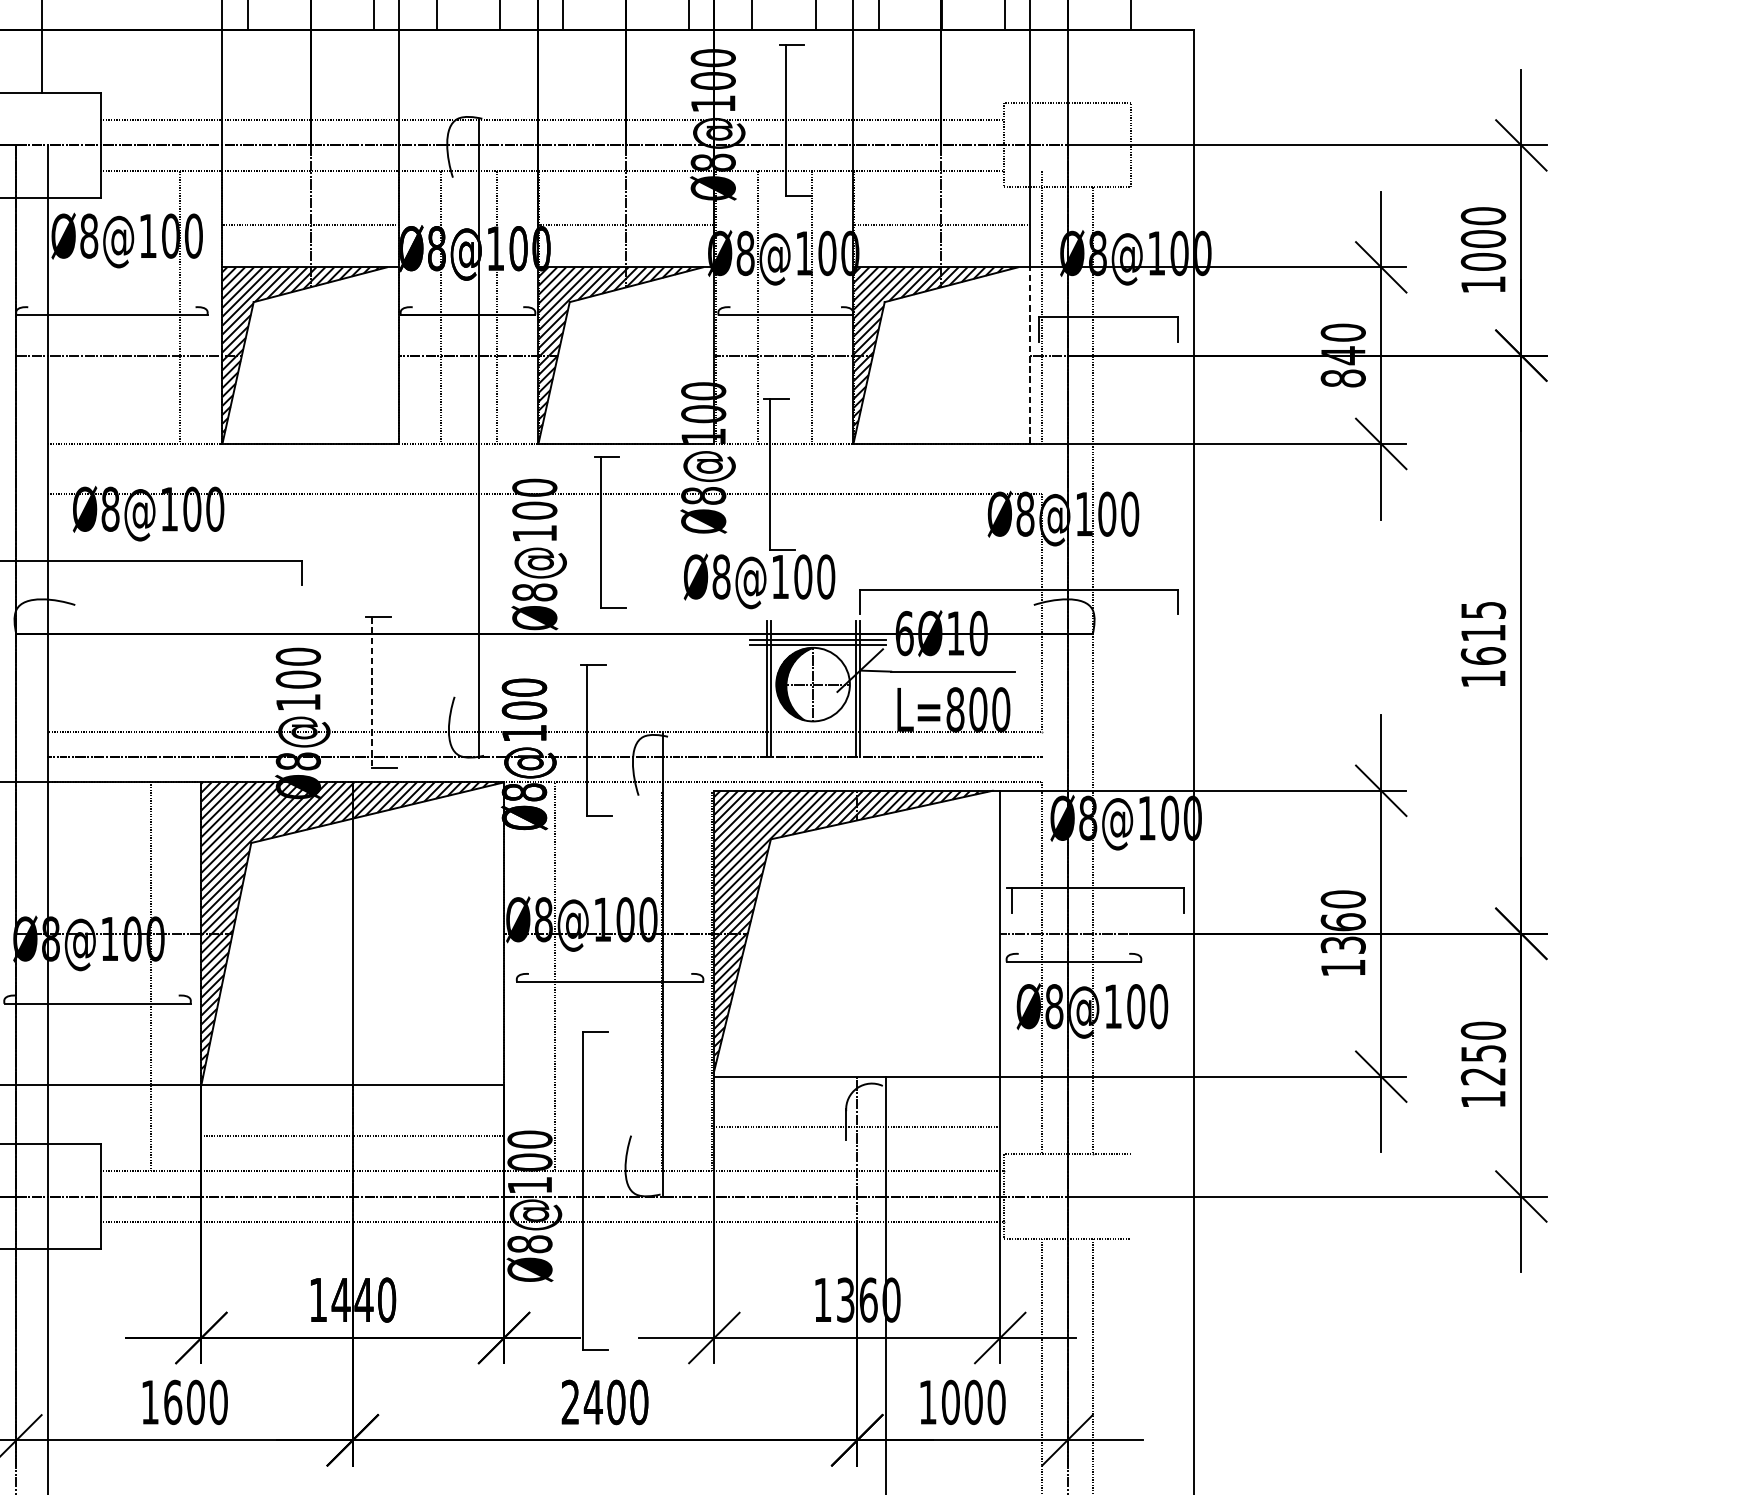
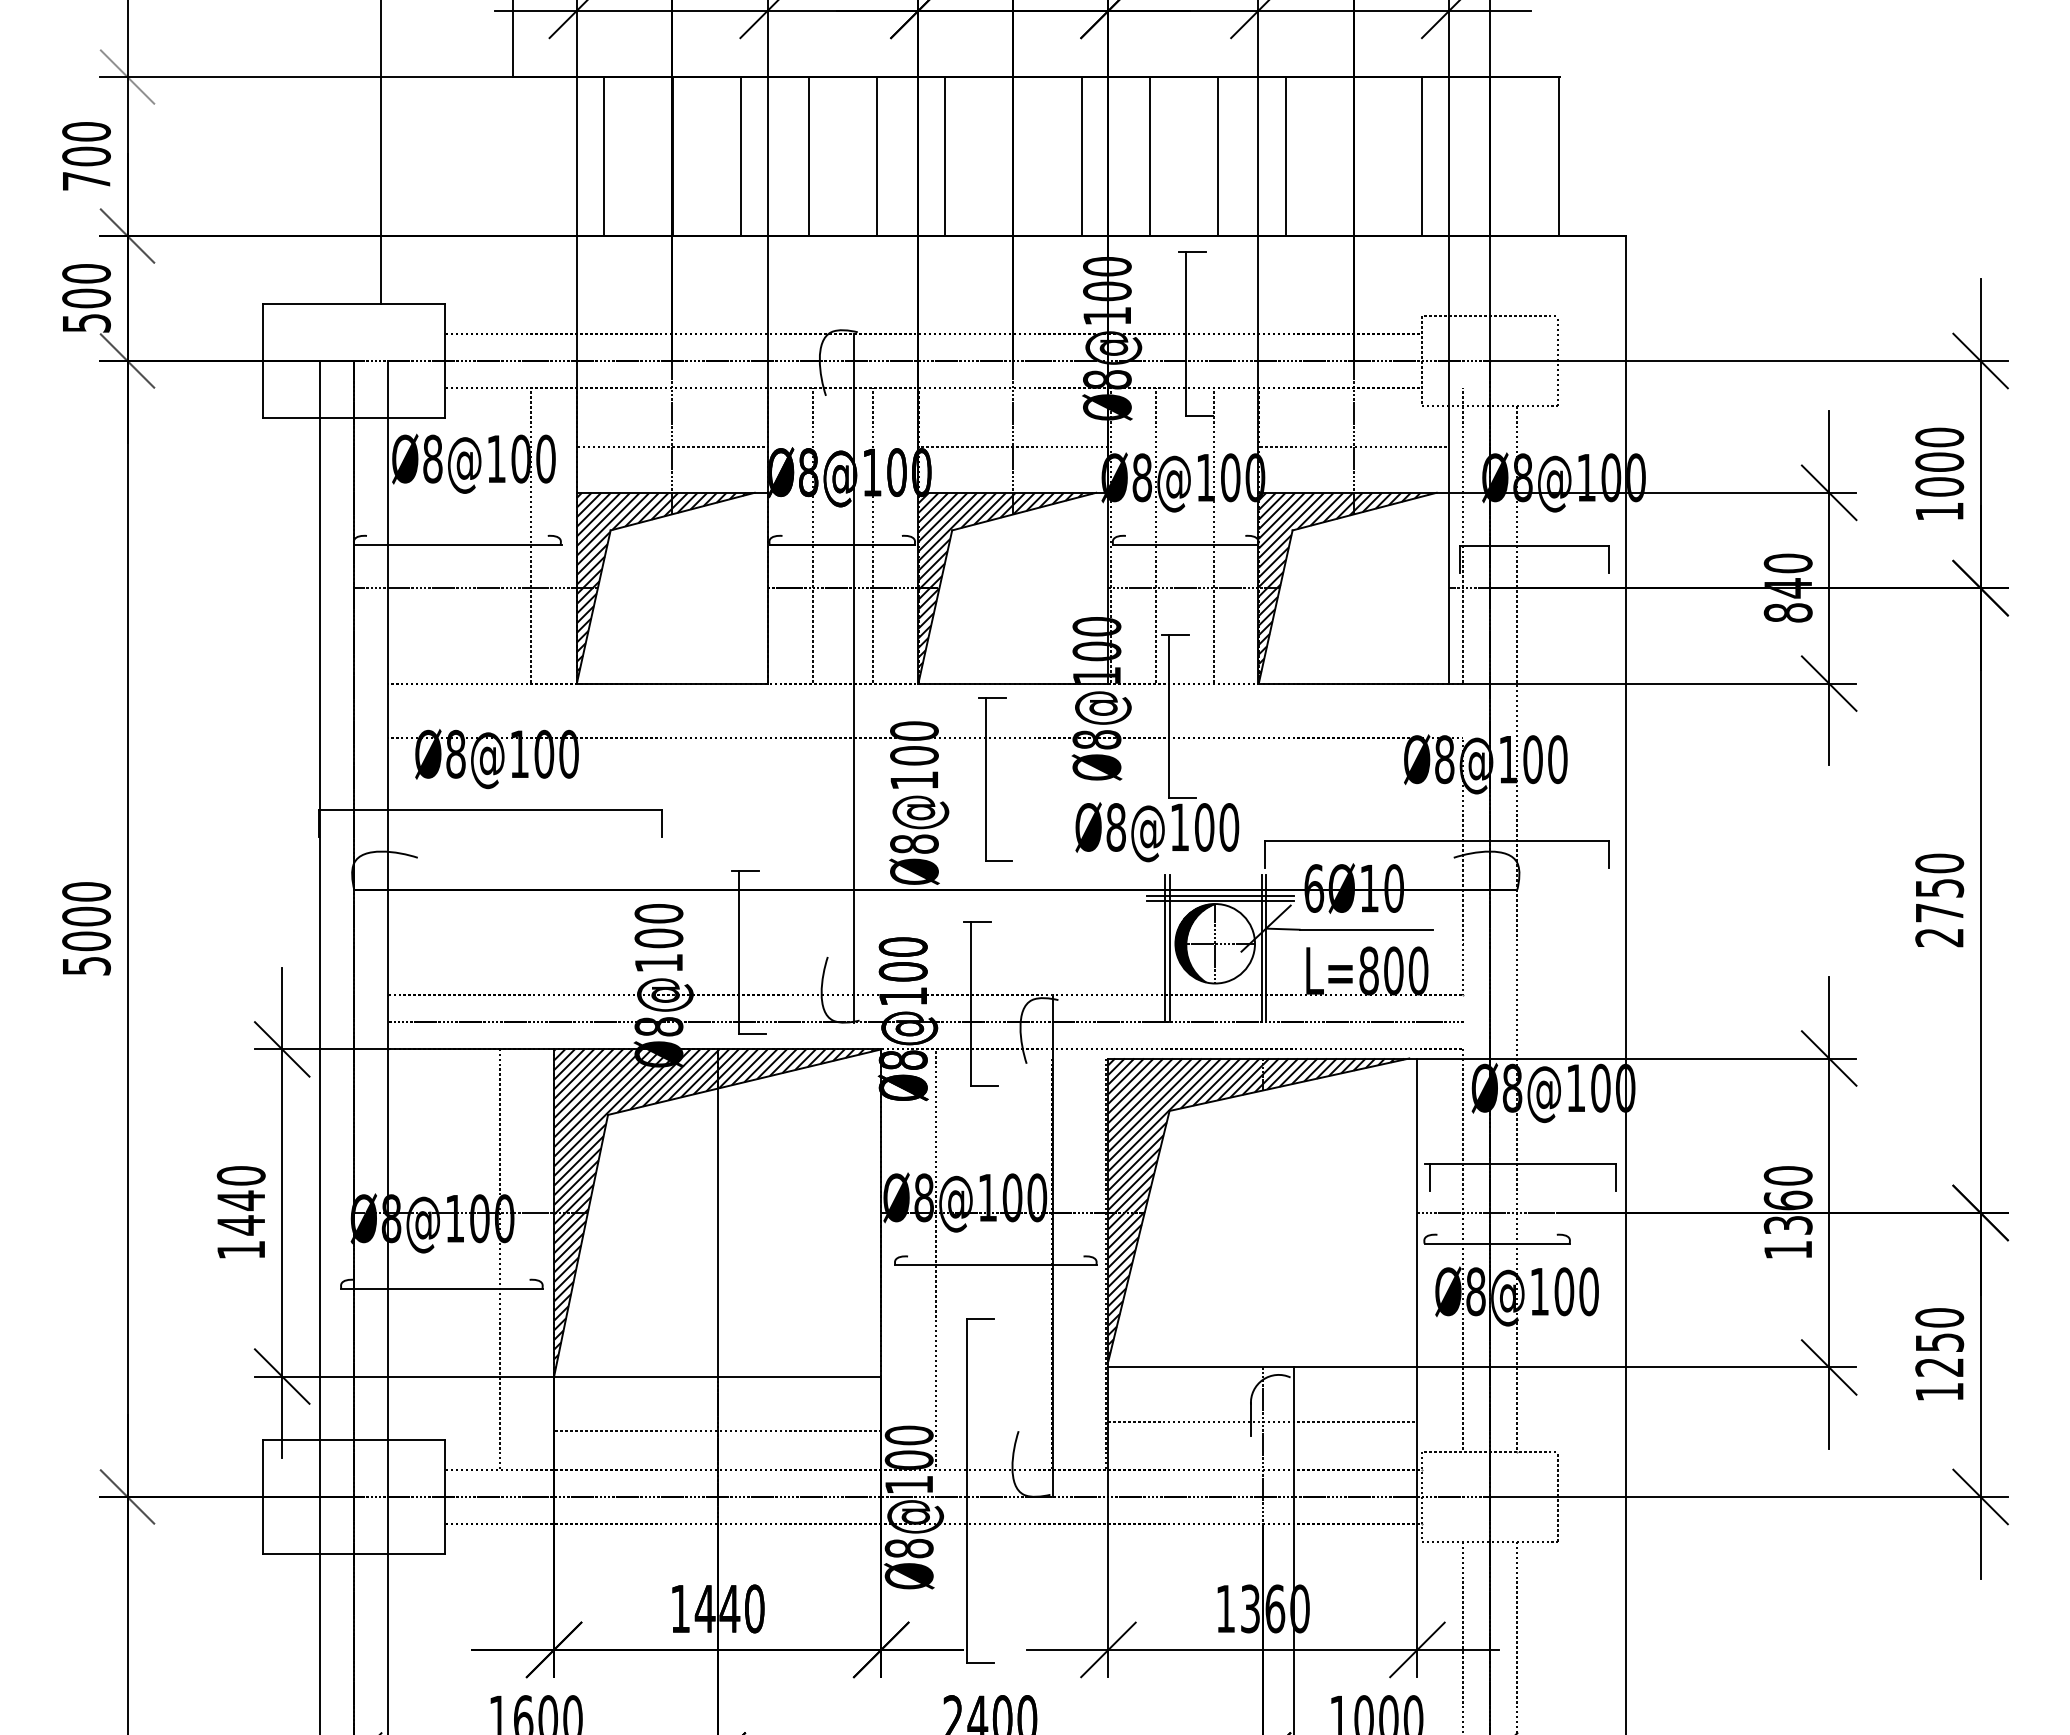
line: (1029, 354) -> (1449, 587), dashed -> solid
text: (1483, 644) -> (1939, 900), 1615 -> 2750
line: (372, 692) -> (738, 952), dashed -> solid
line: (1130, 1196) -> (1558, 1496), added

